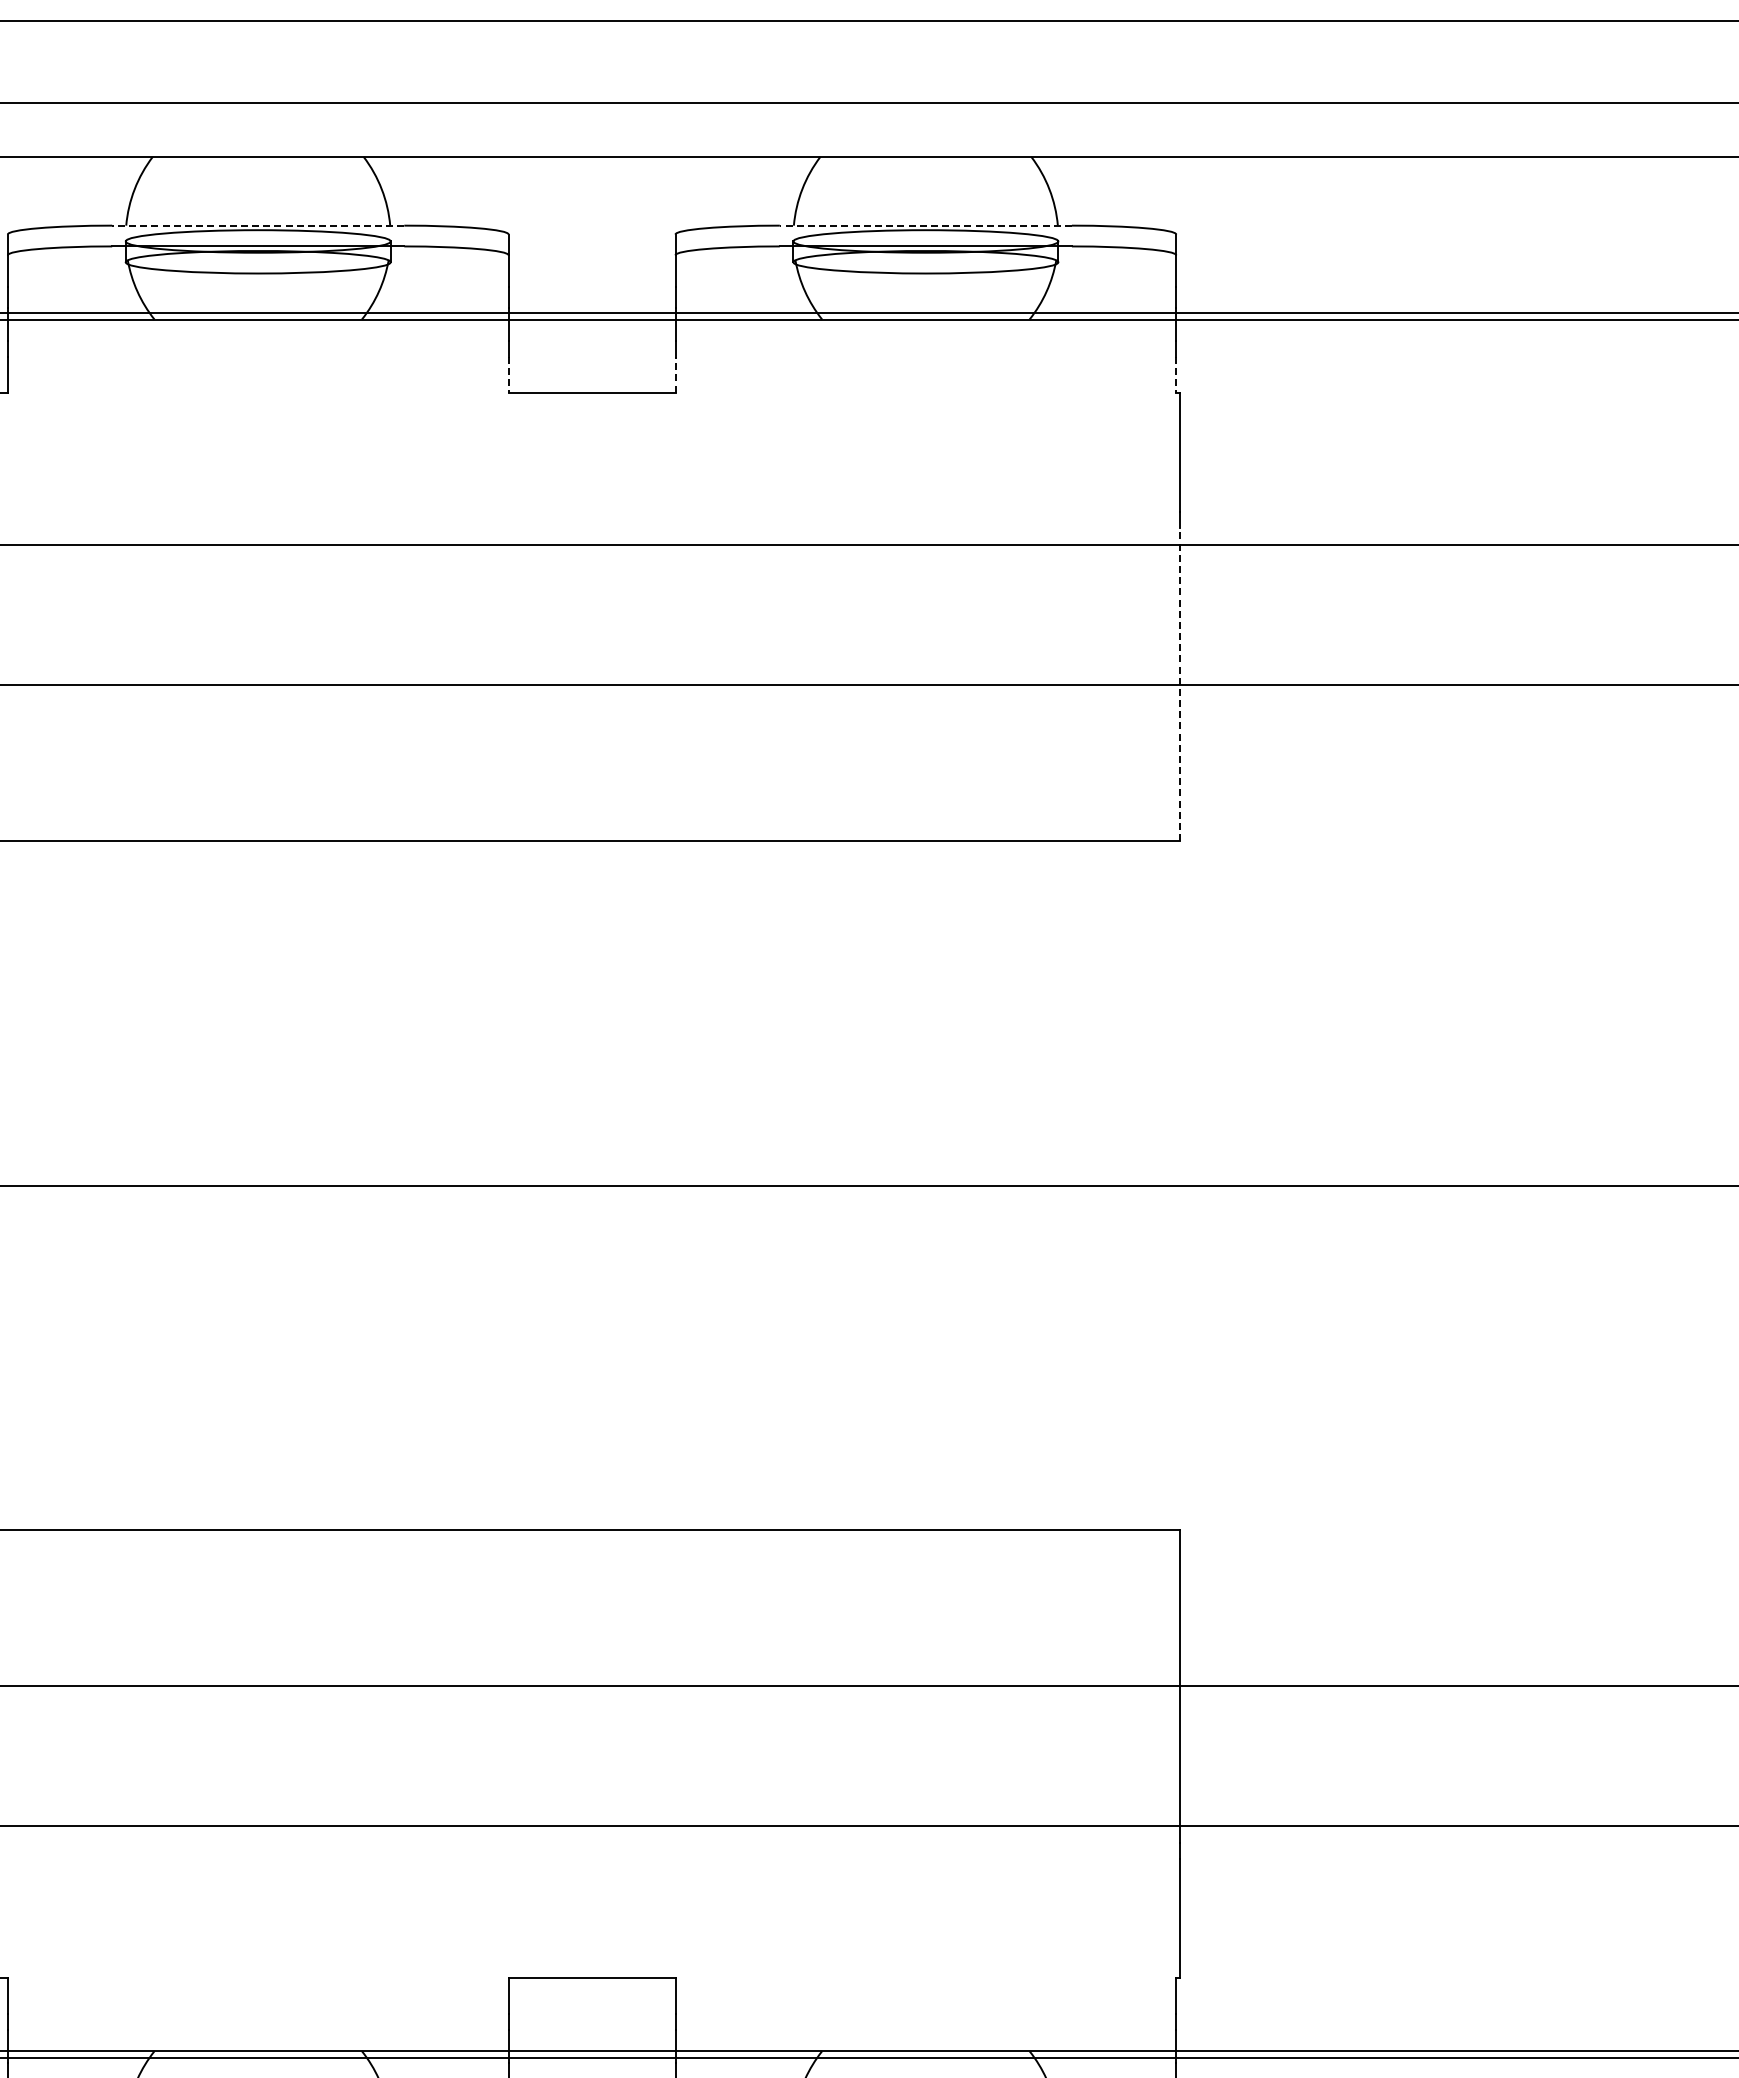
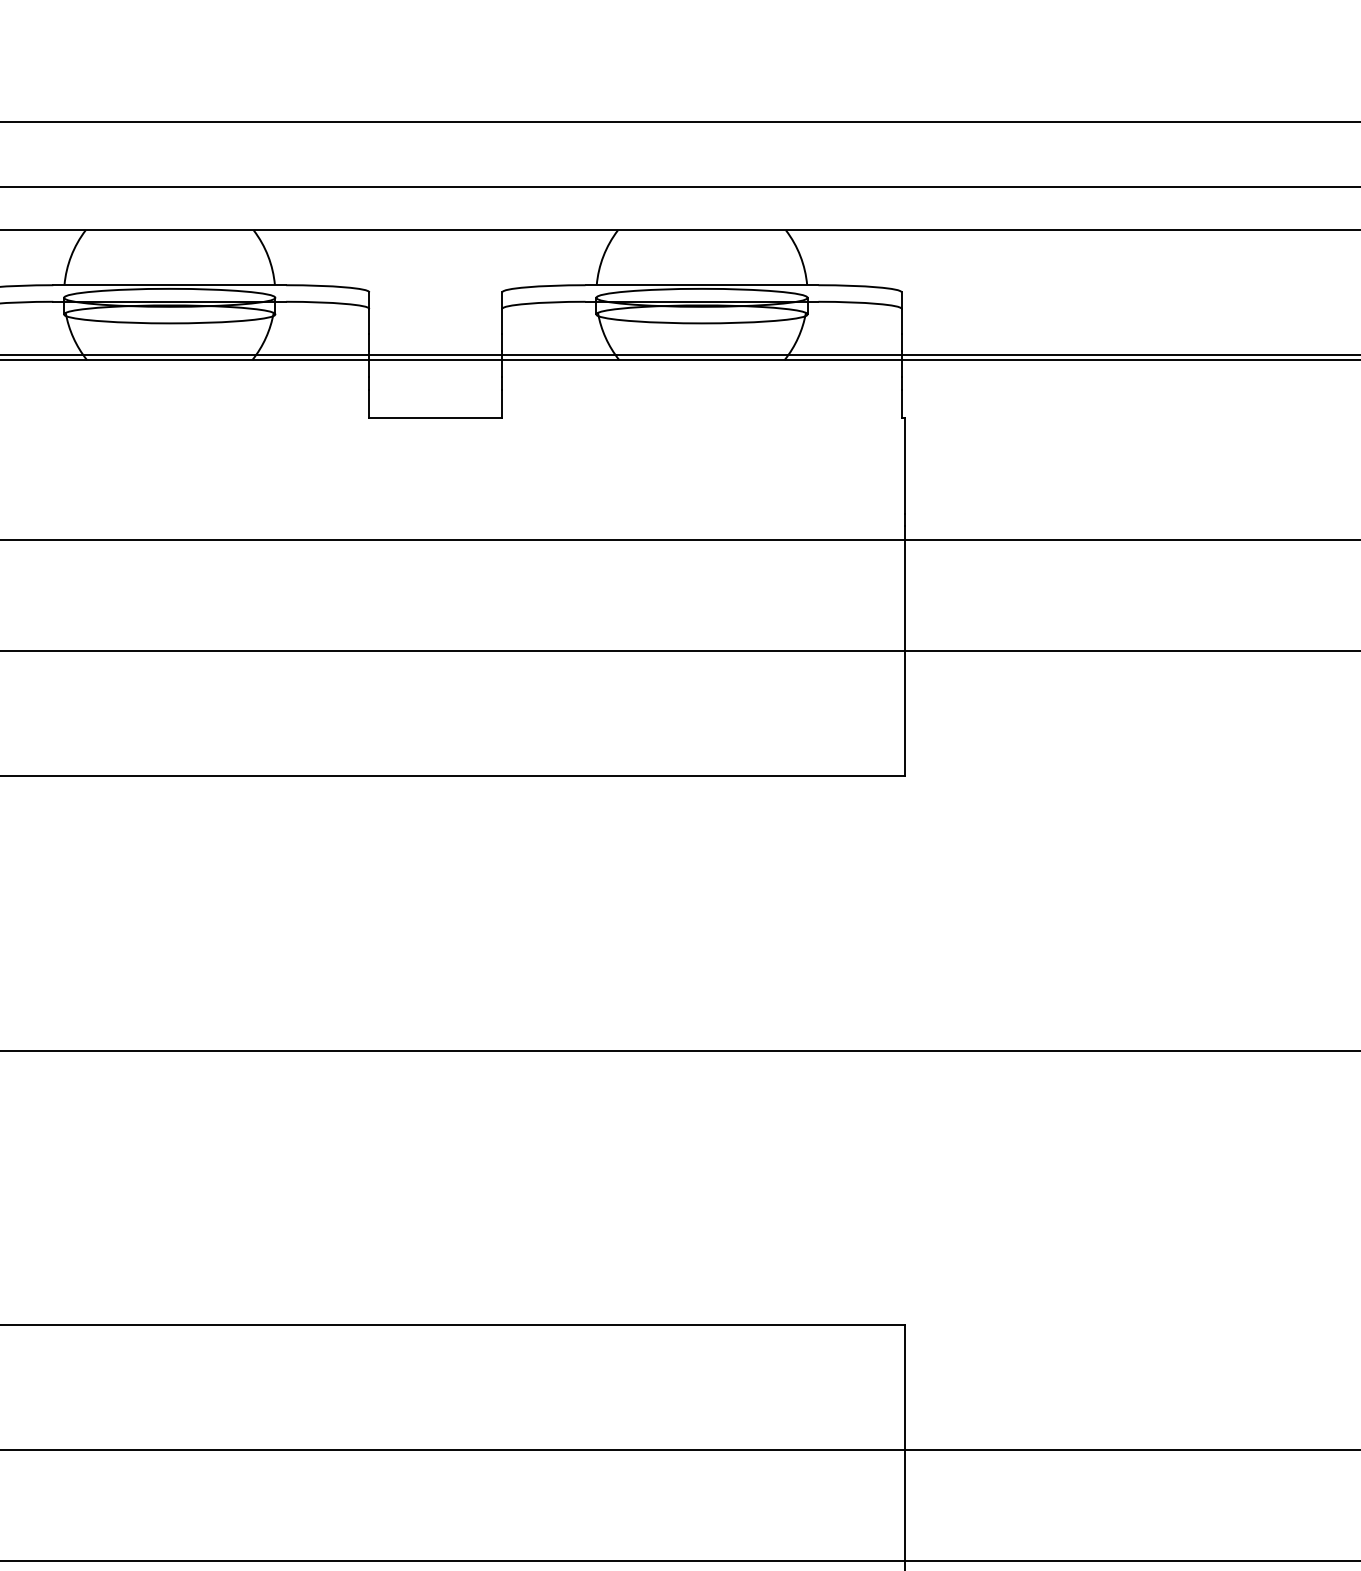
line: (257, 225) -> (169, 285), dashed -> solid
line: (925, 225) -> (701, 285), dashed -> solid
line: (675, 374) -> (502, 403), dashed -> solid
line: (508, 375) -> (369, 404), dashed -> solid
line: (1176, 375) -> (901, 404), dashed -> solid
line: (1180, 684) -> (904, 651), dashed -> solid

